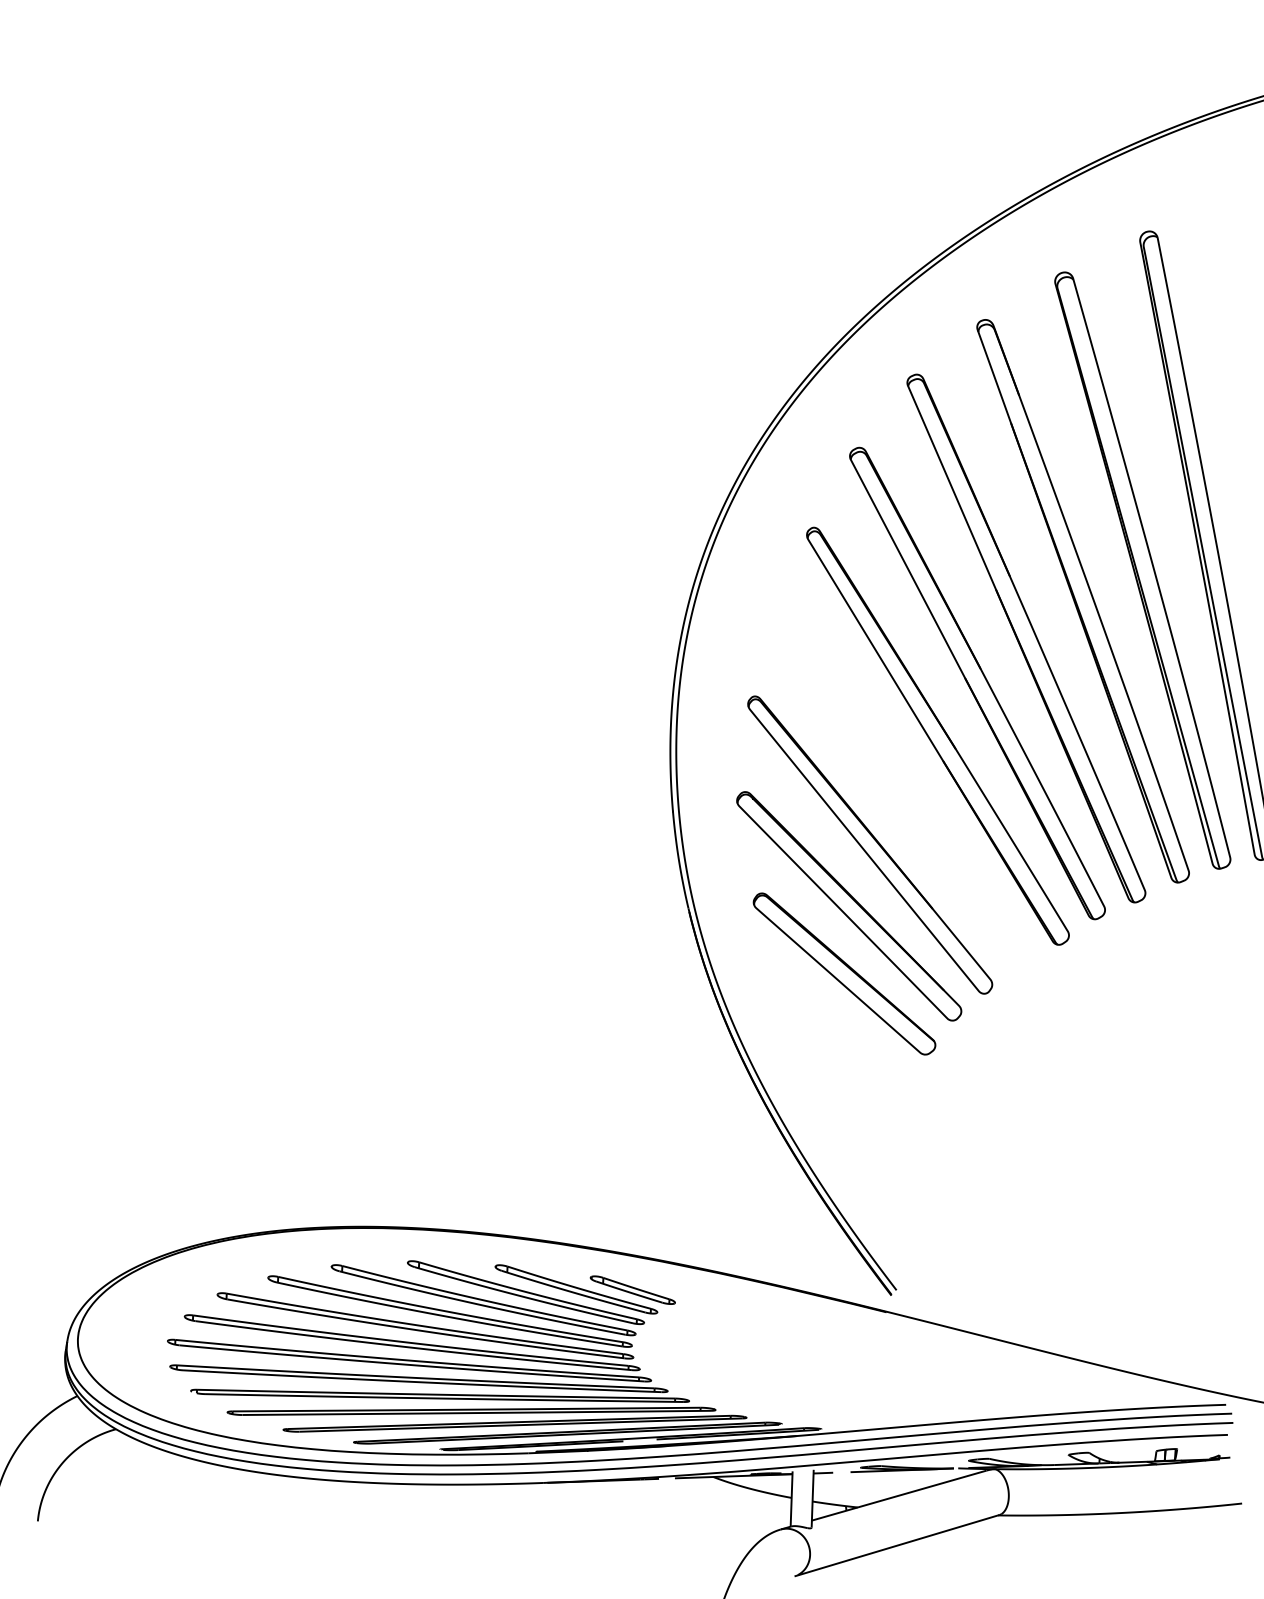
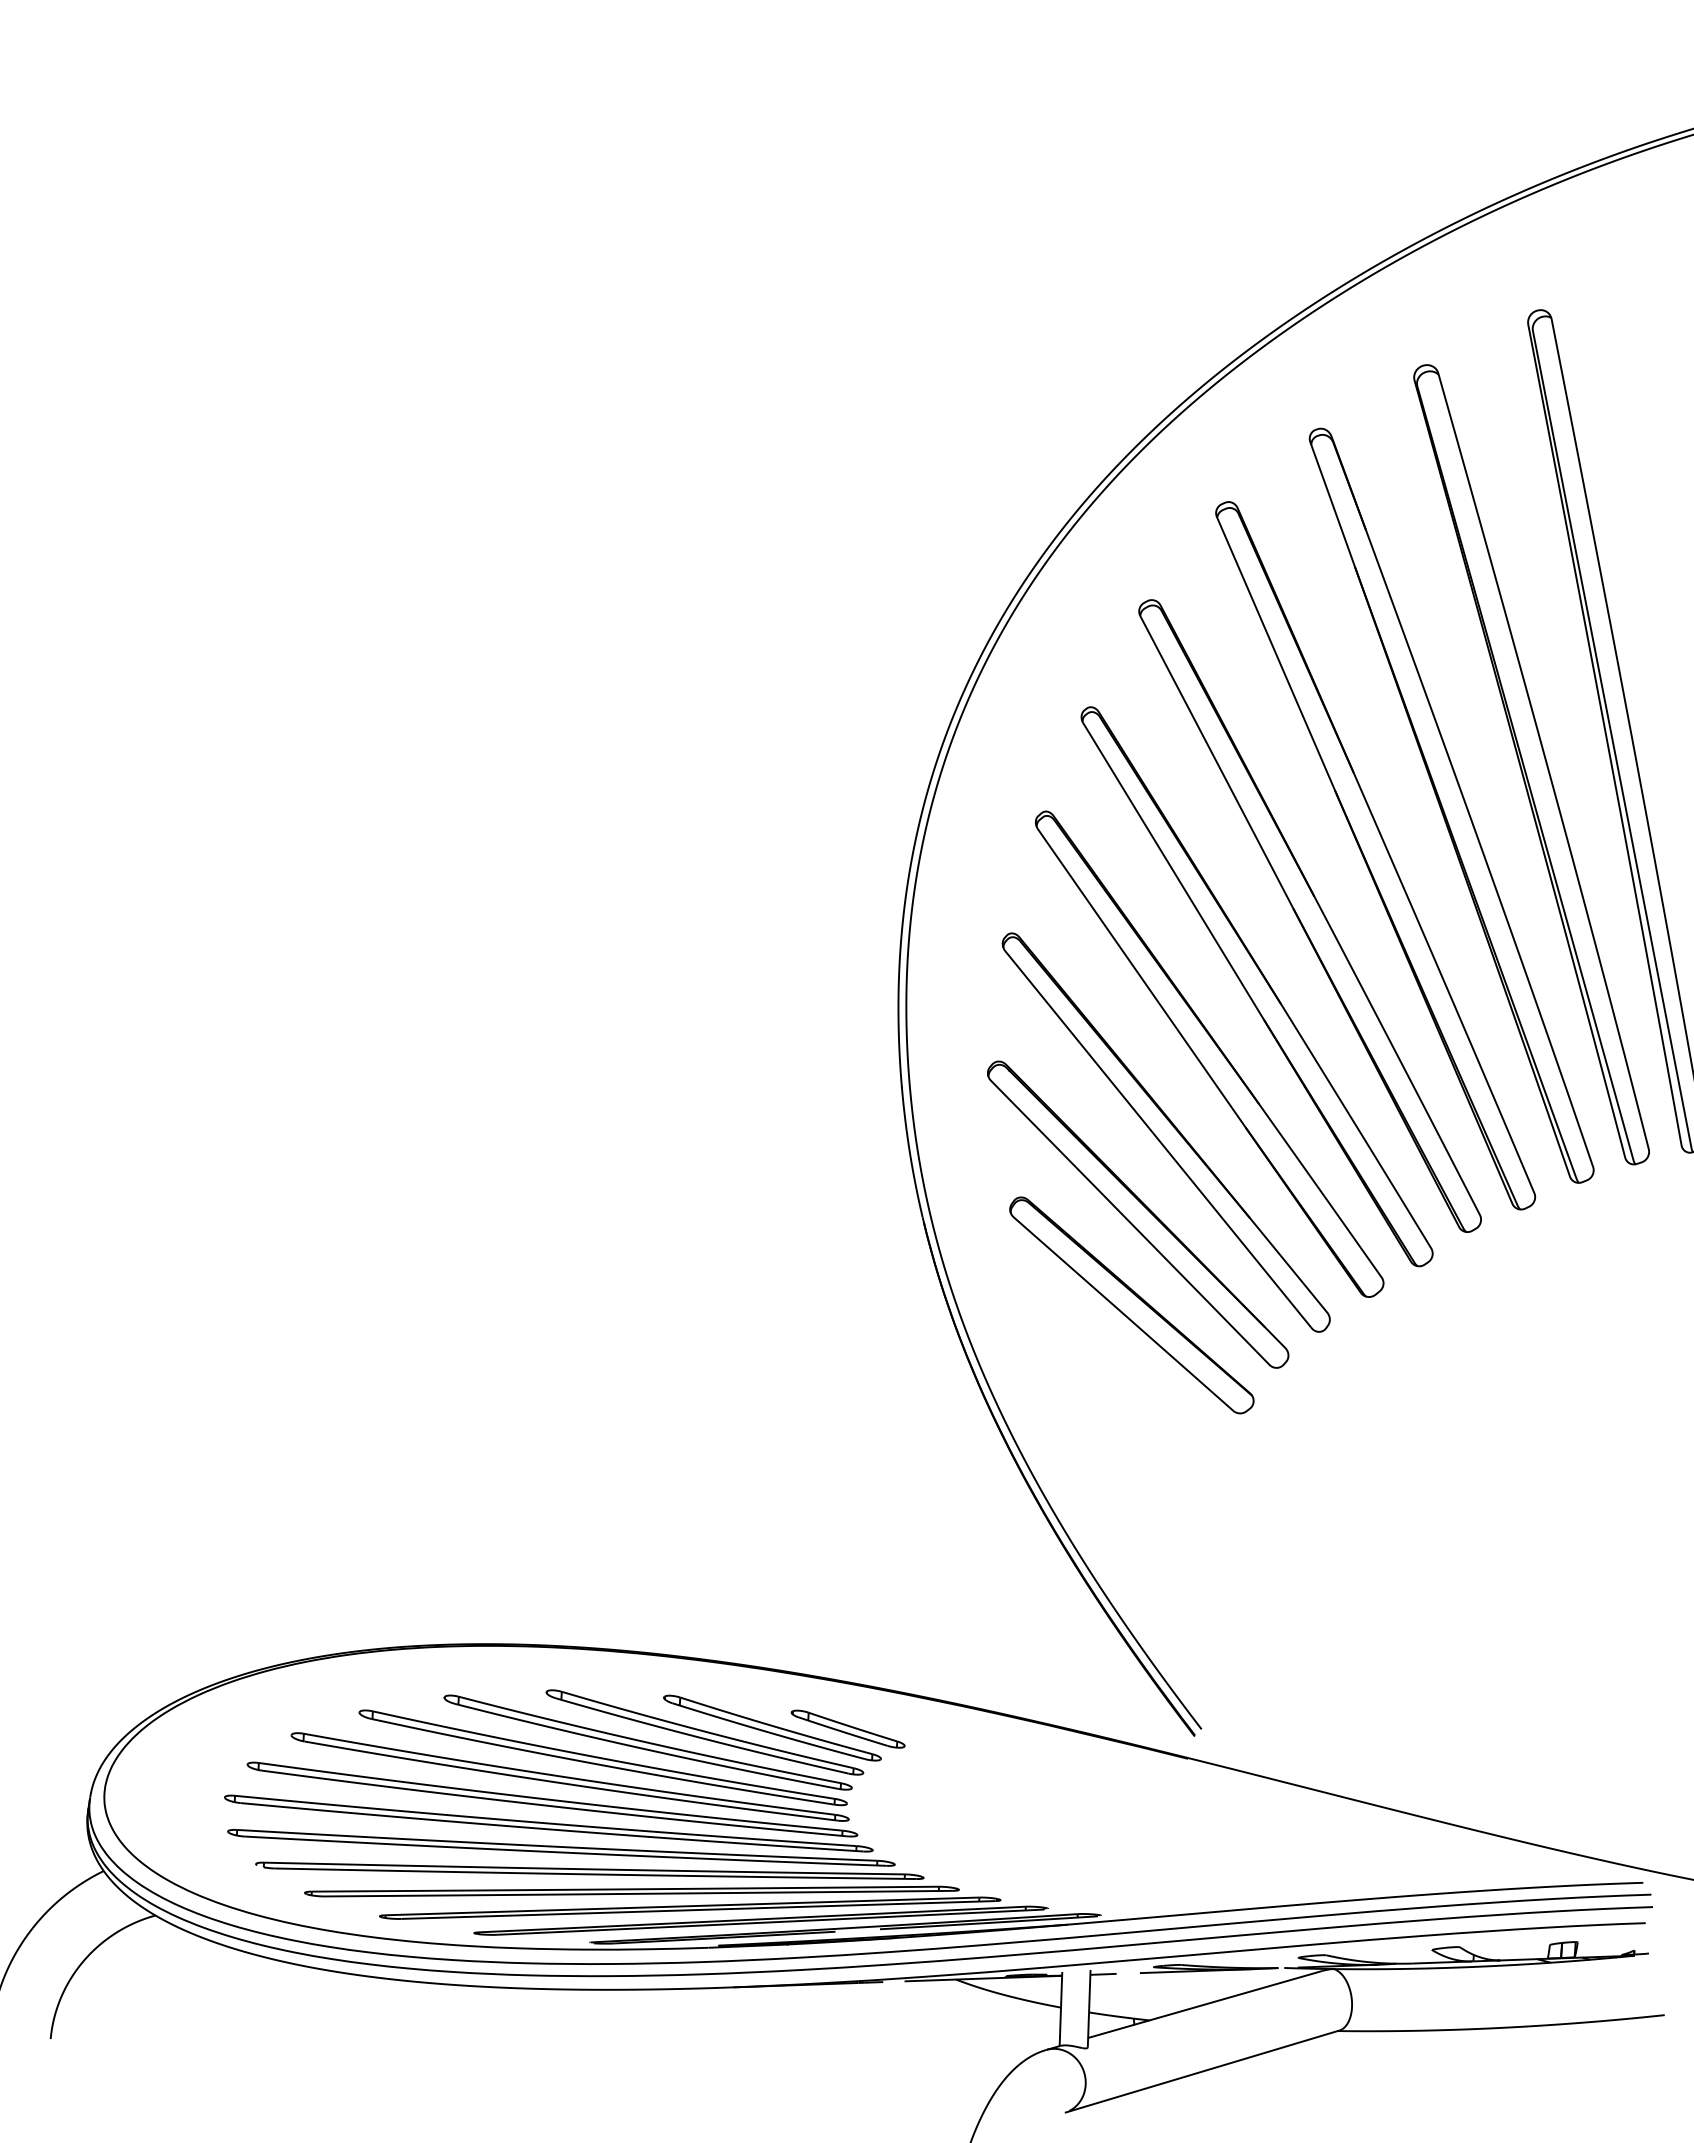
part: (902, 786) -> (1209, 1053), added

